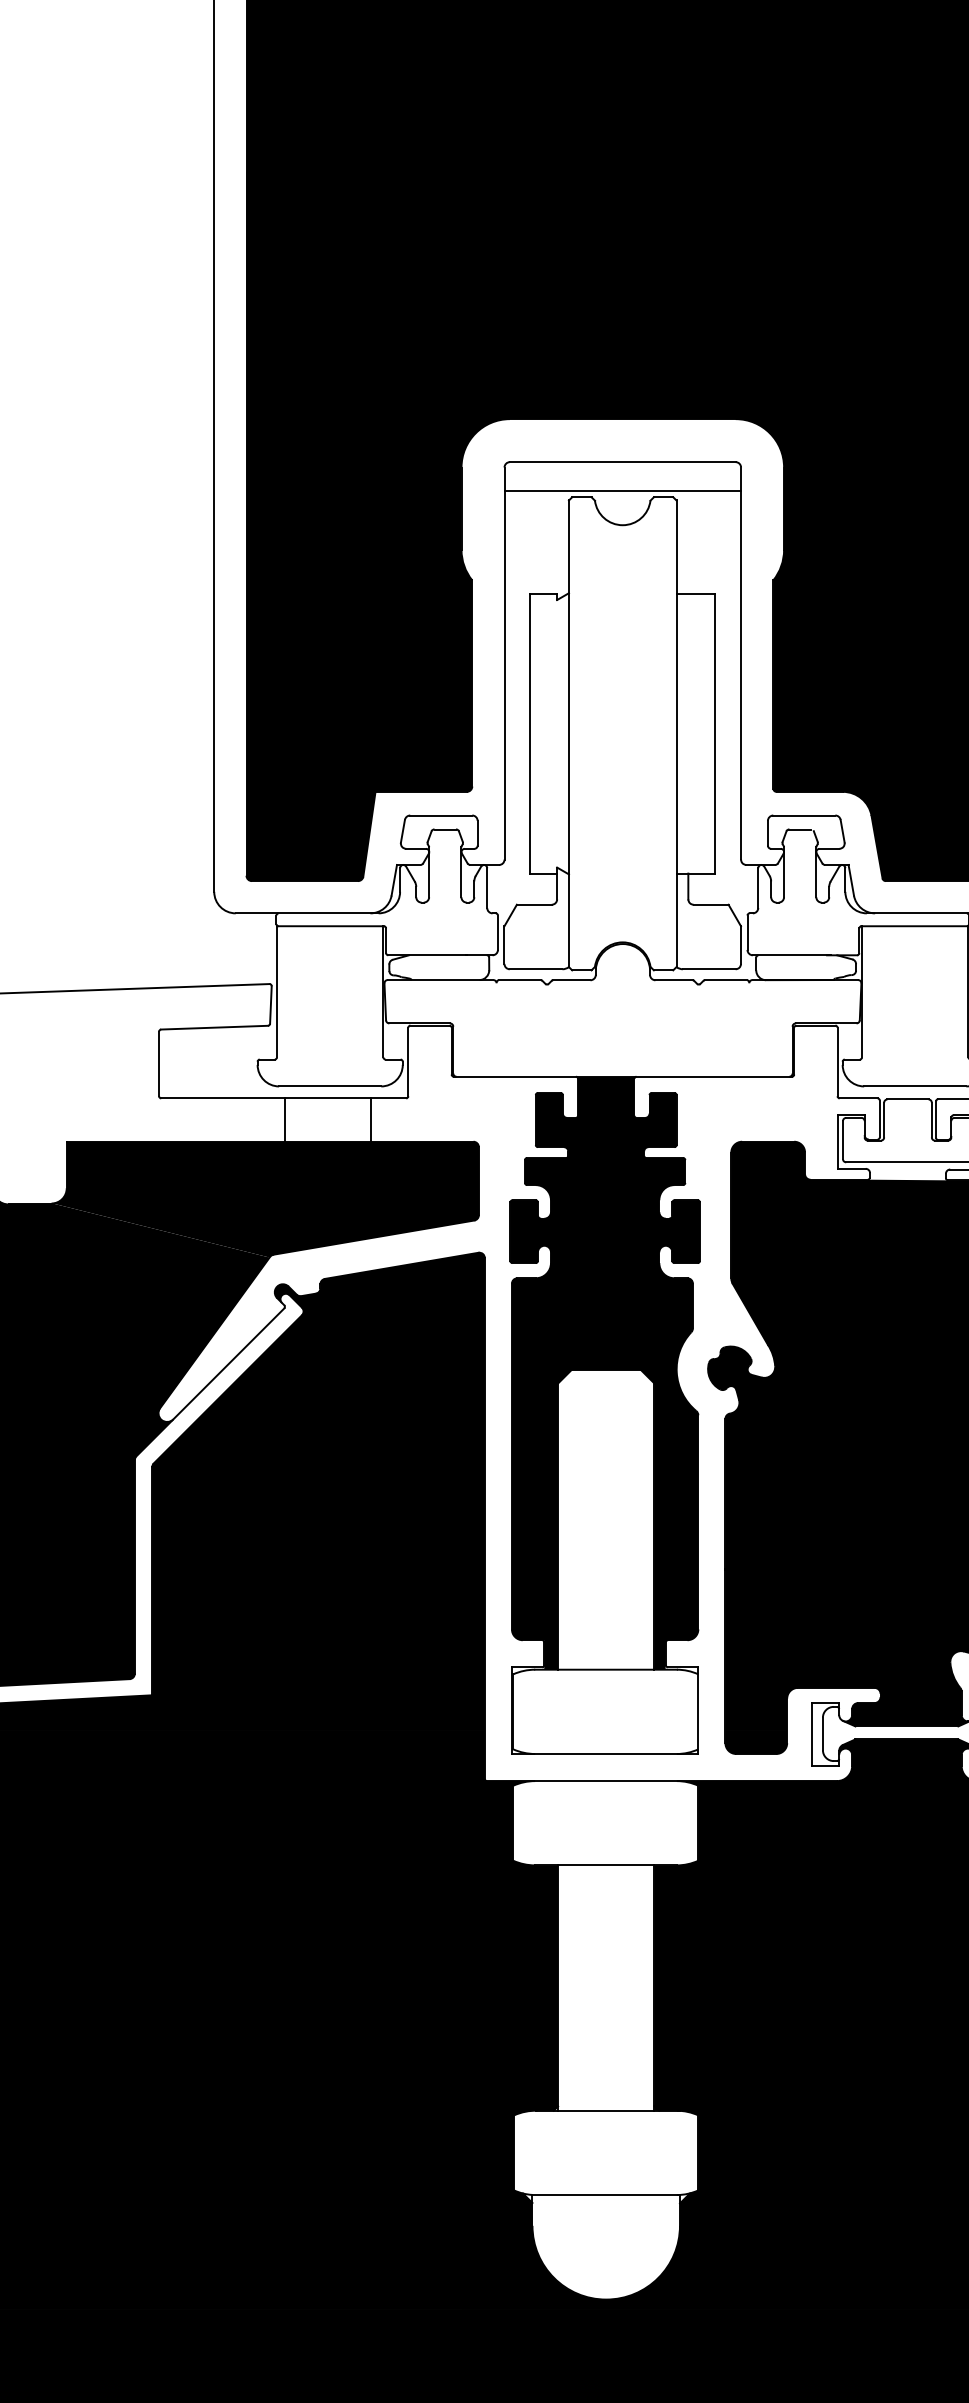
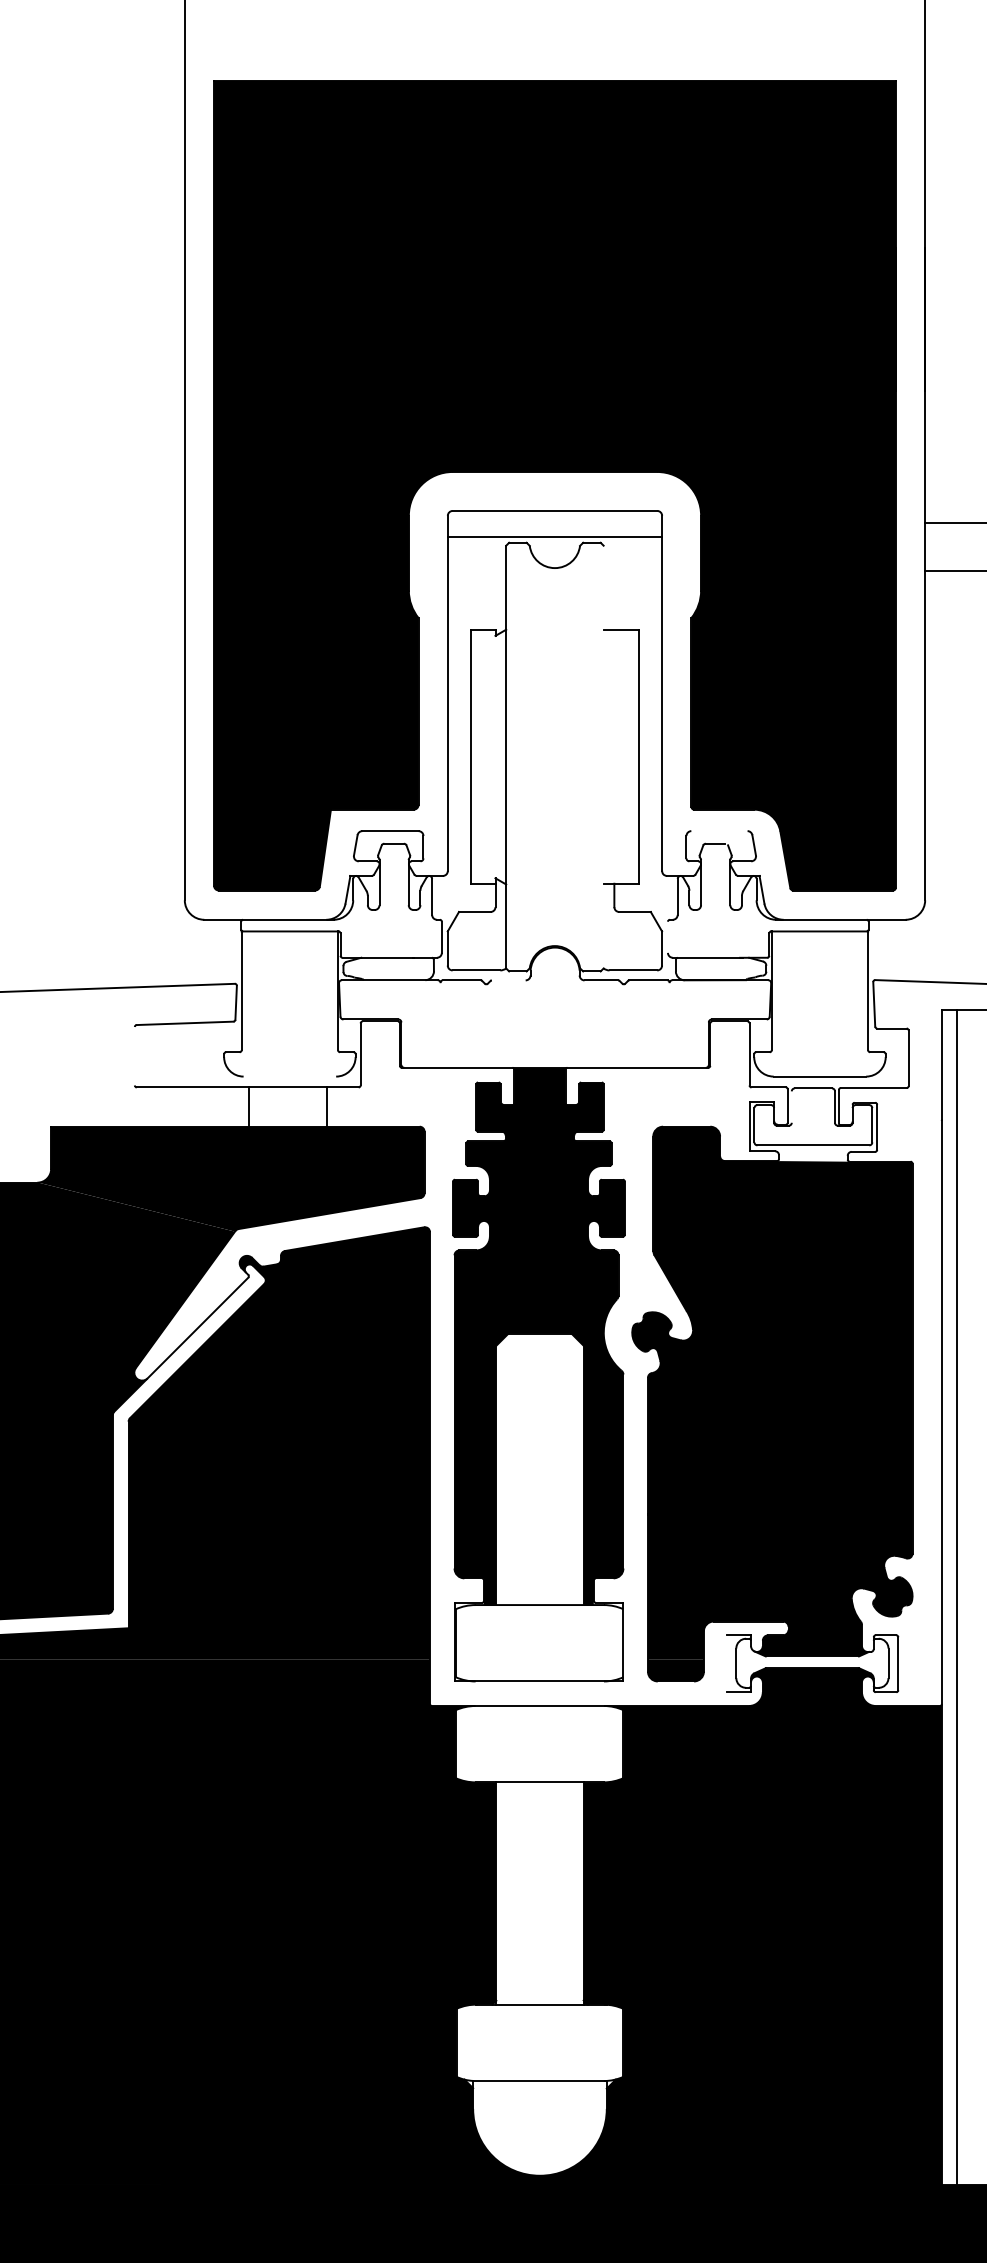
line: (676, 733) -> (603, 756), removed
line: (804, 815) -> (719, 831), removed
line: (746, 931) -> (667, 936), removed
line: (571, 980) -> (508, 980), removed
line: (158, 1064) -> (134, 1056), removed
line: (329, 1086) -> (289, 1076), removed
line: (883, 1119) -> (791, 1106), removed
line: (812, 1734) -> (726, 1663), removed

